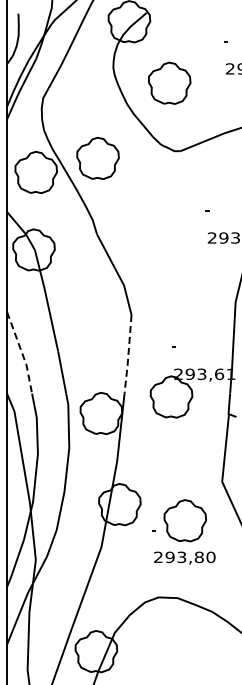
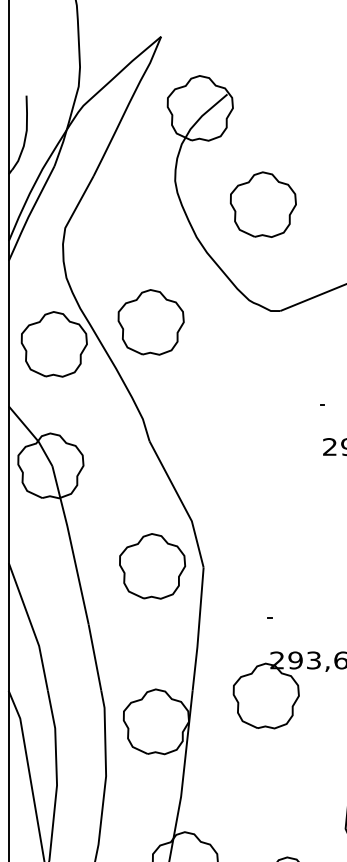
part: (98, 313) -> (151, 565), added
line: (22, 353) -> (32, 627), dashed -> solid
line: (128, 355) -> (198, 631), dashed -> solid

